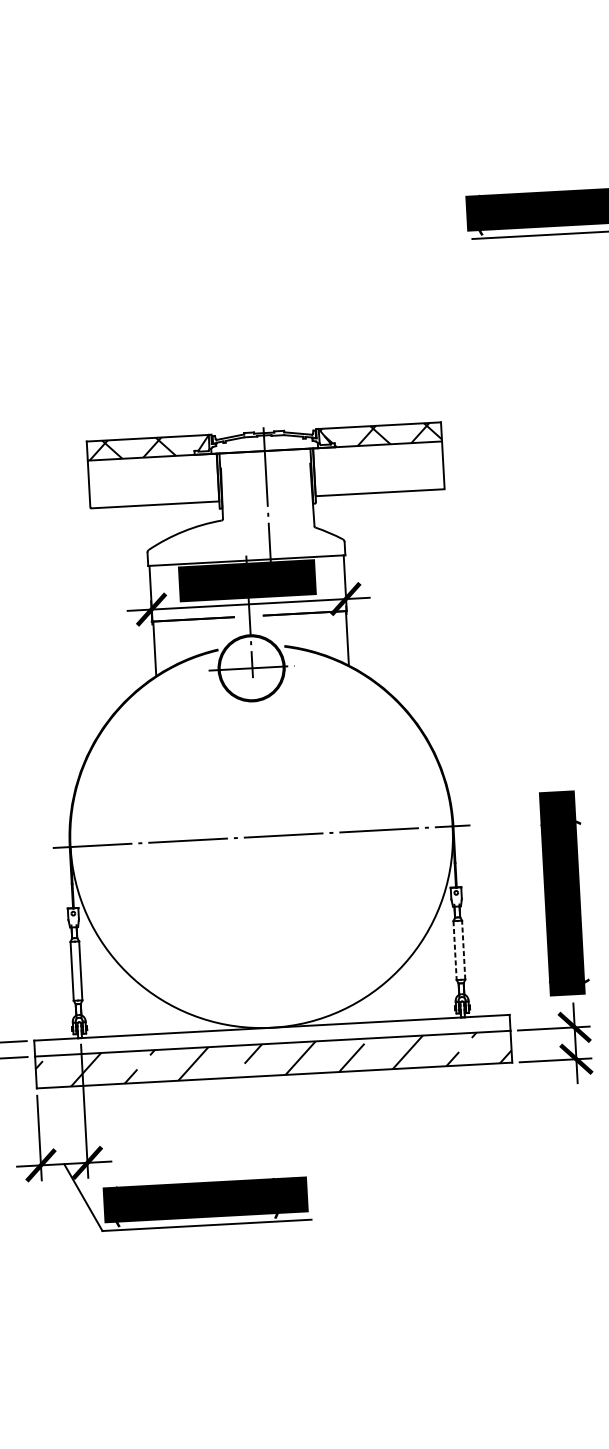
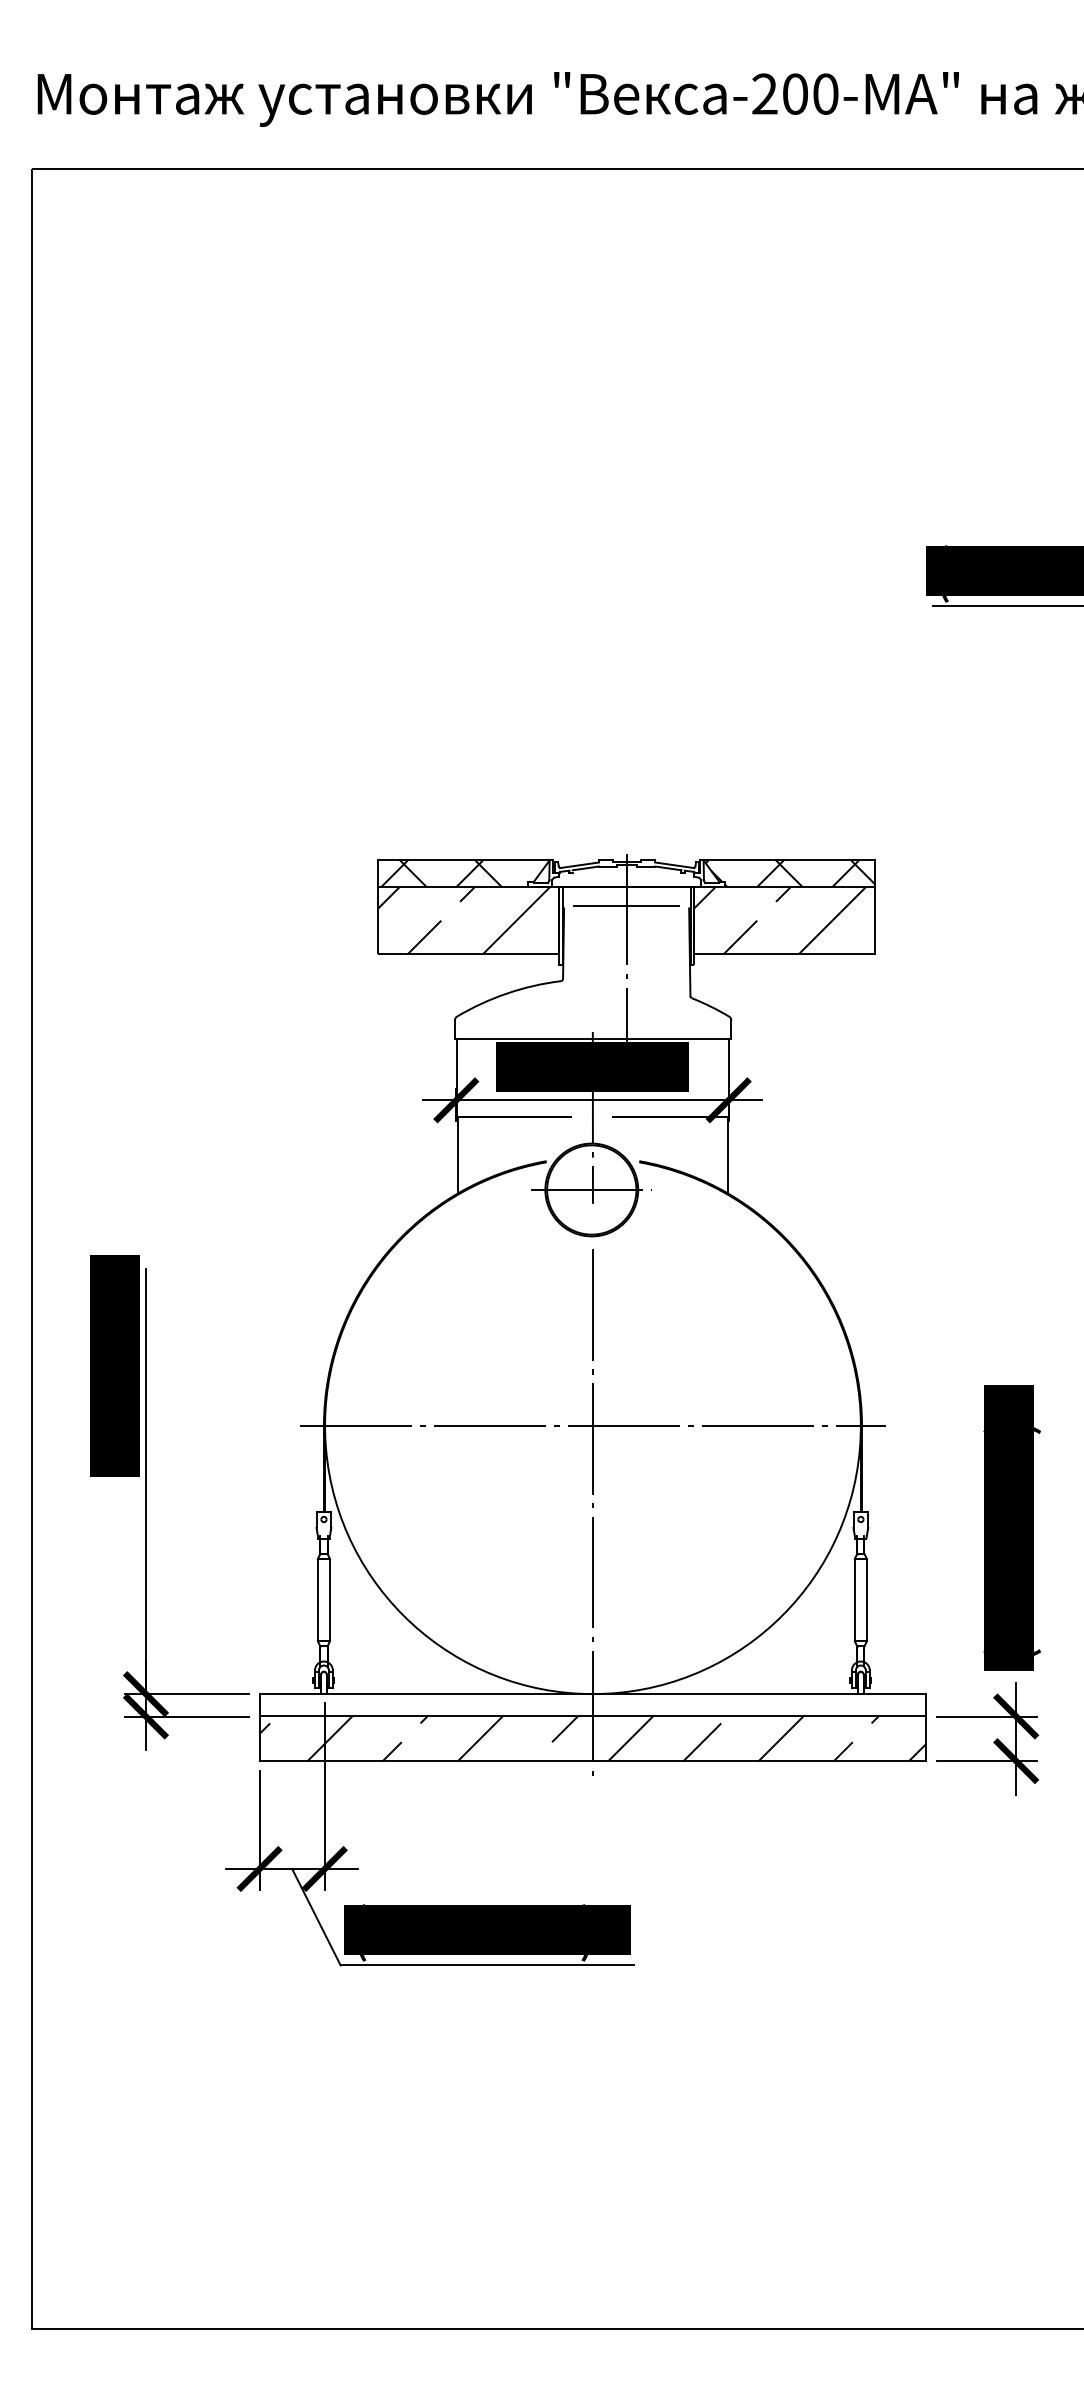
line: (265, 464) -> (626, 905), added
hatch: (378, 468) -> (784, 920), added
hatch: (153, 480) -> (468, 920), added
line: (264, 897) -> (592, 1511), added
line: (463, 949) -> (866, 1599), dashed -> solid
line: (454, 950) -> (854, 1600), dashed -> solid

